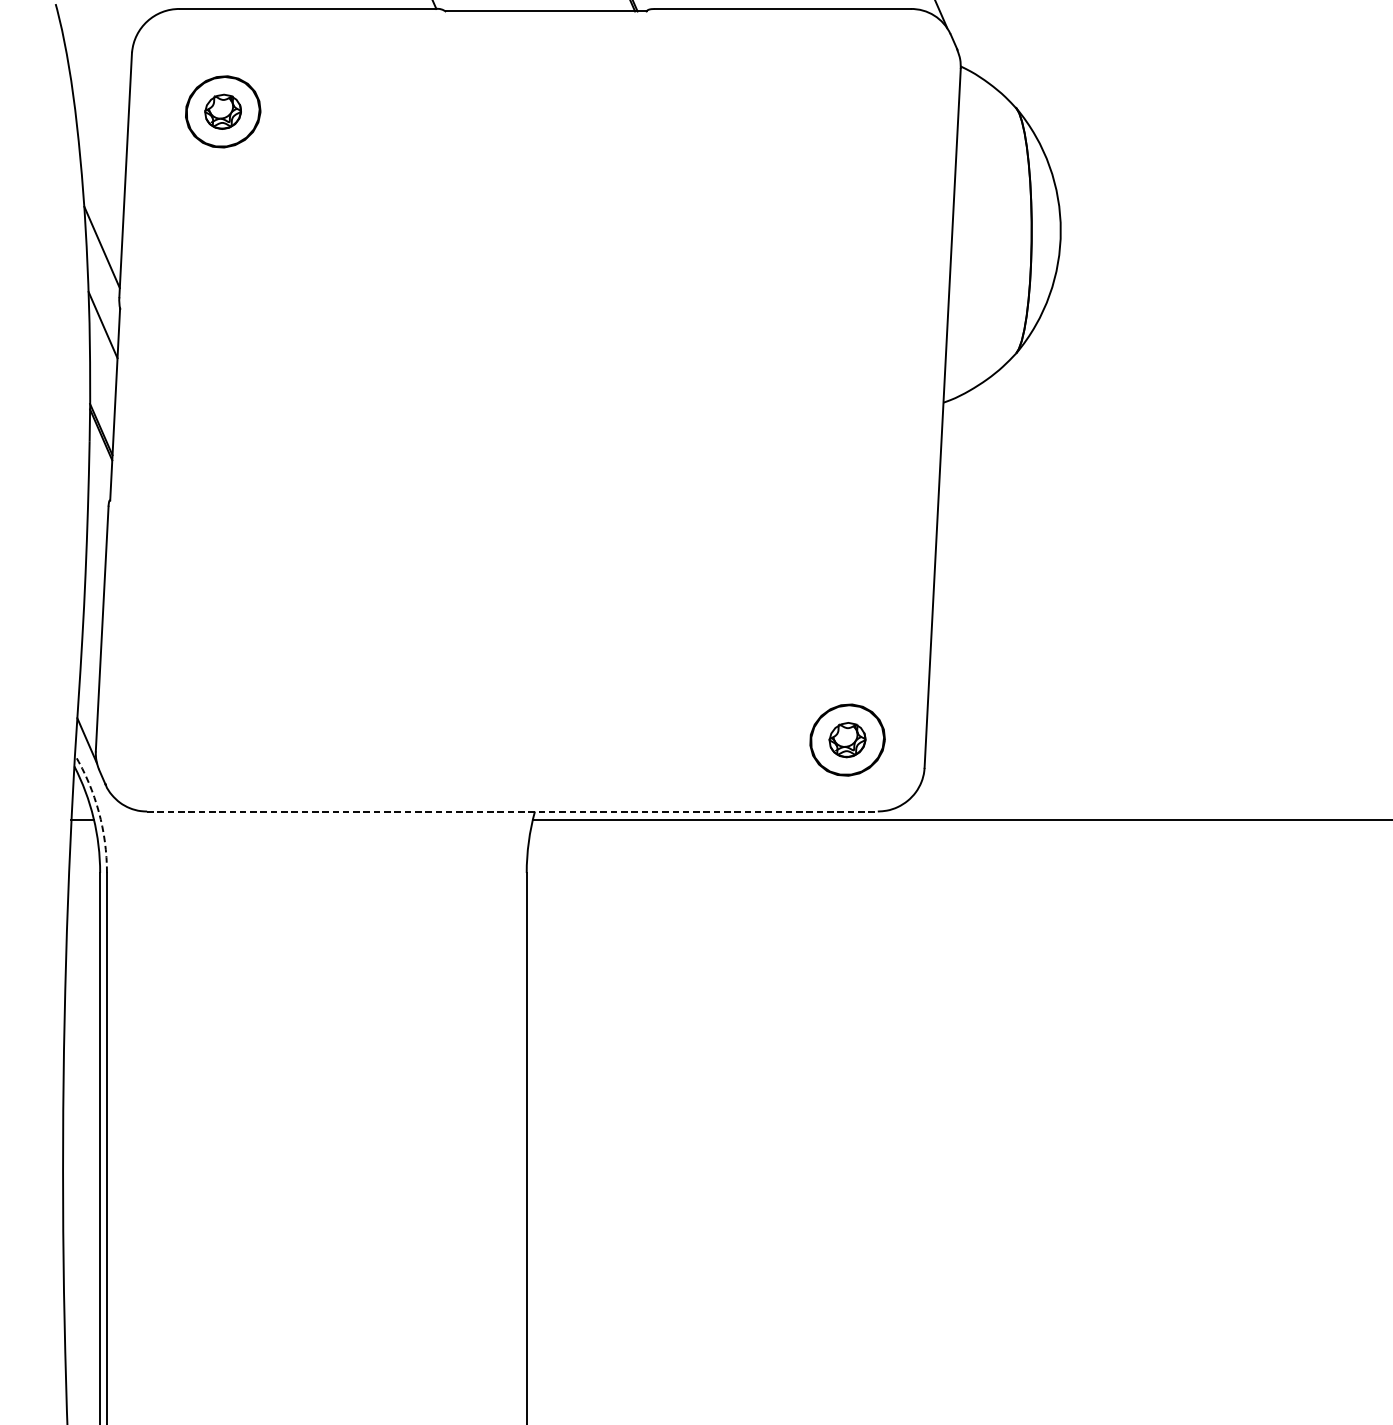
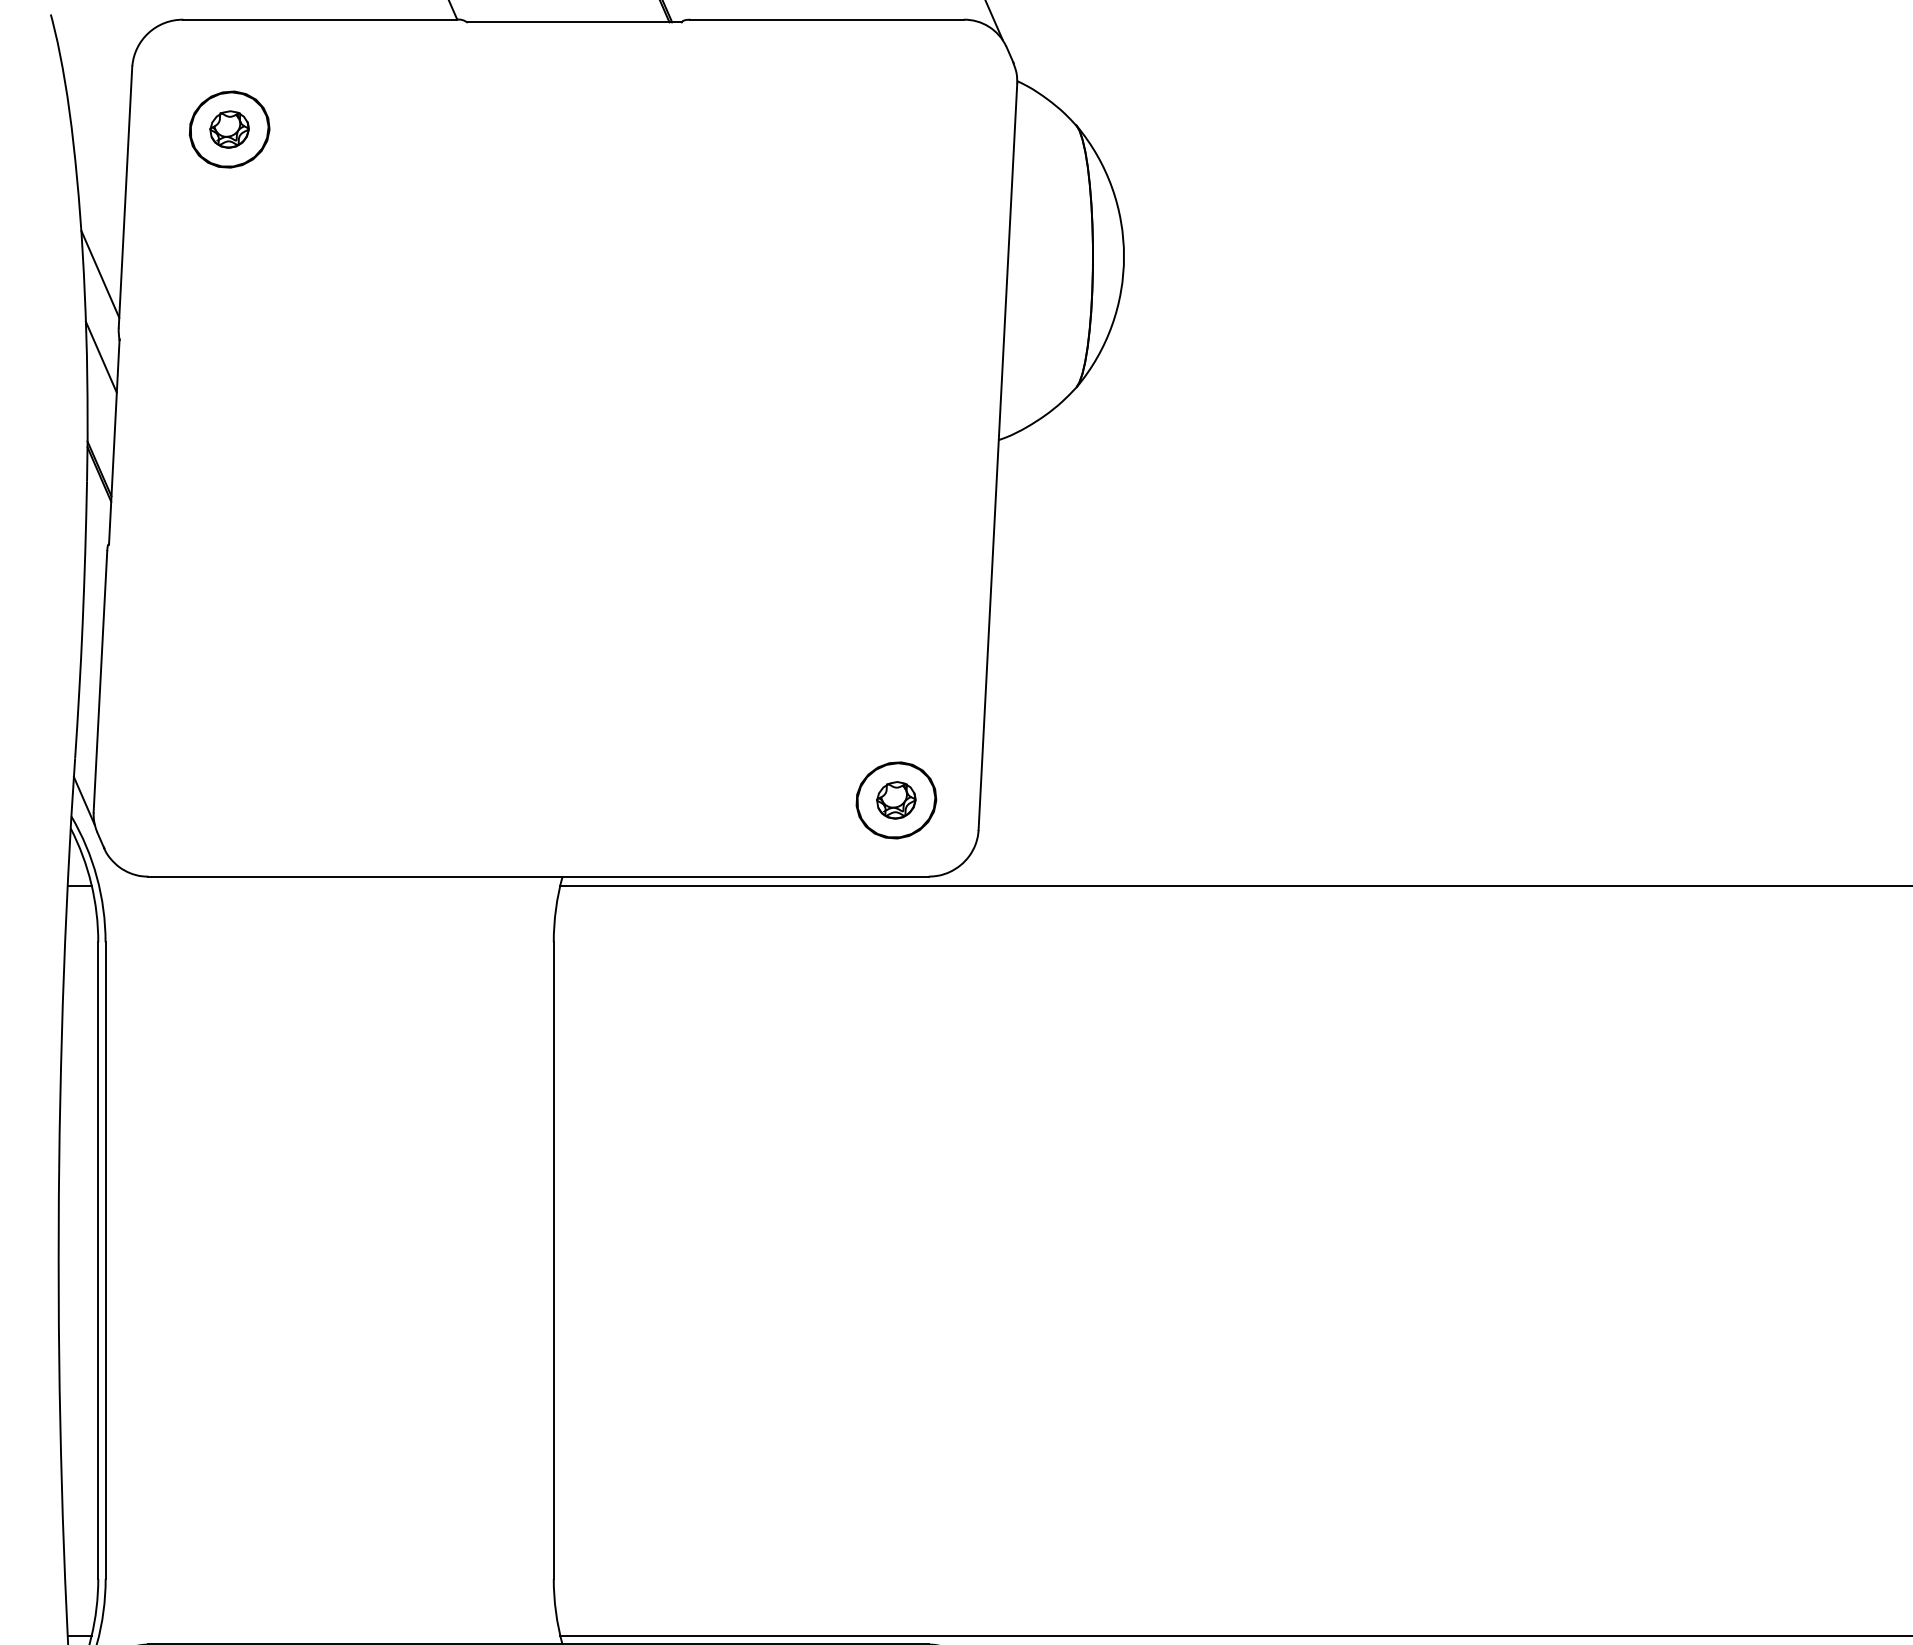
line: (513, 811) -> (539, 876), dashed -> solid
arc: (98, 812) -> (96, 877), dashed -> solid

